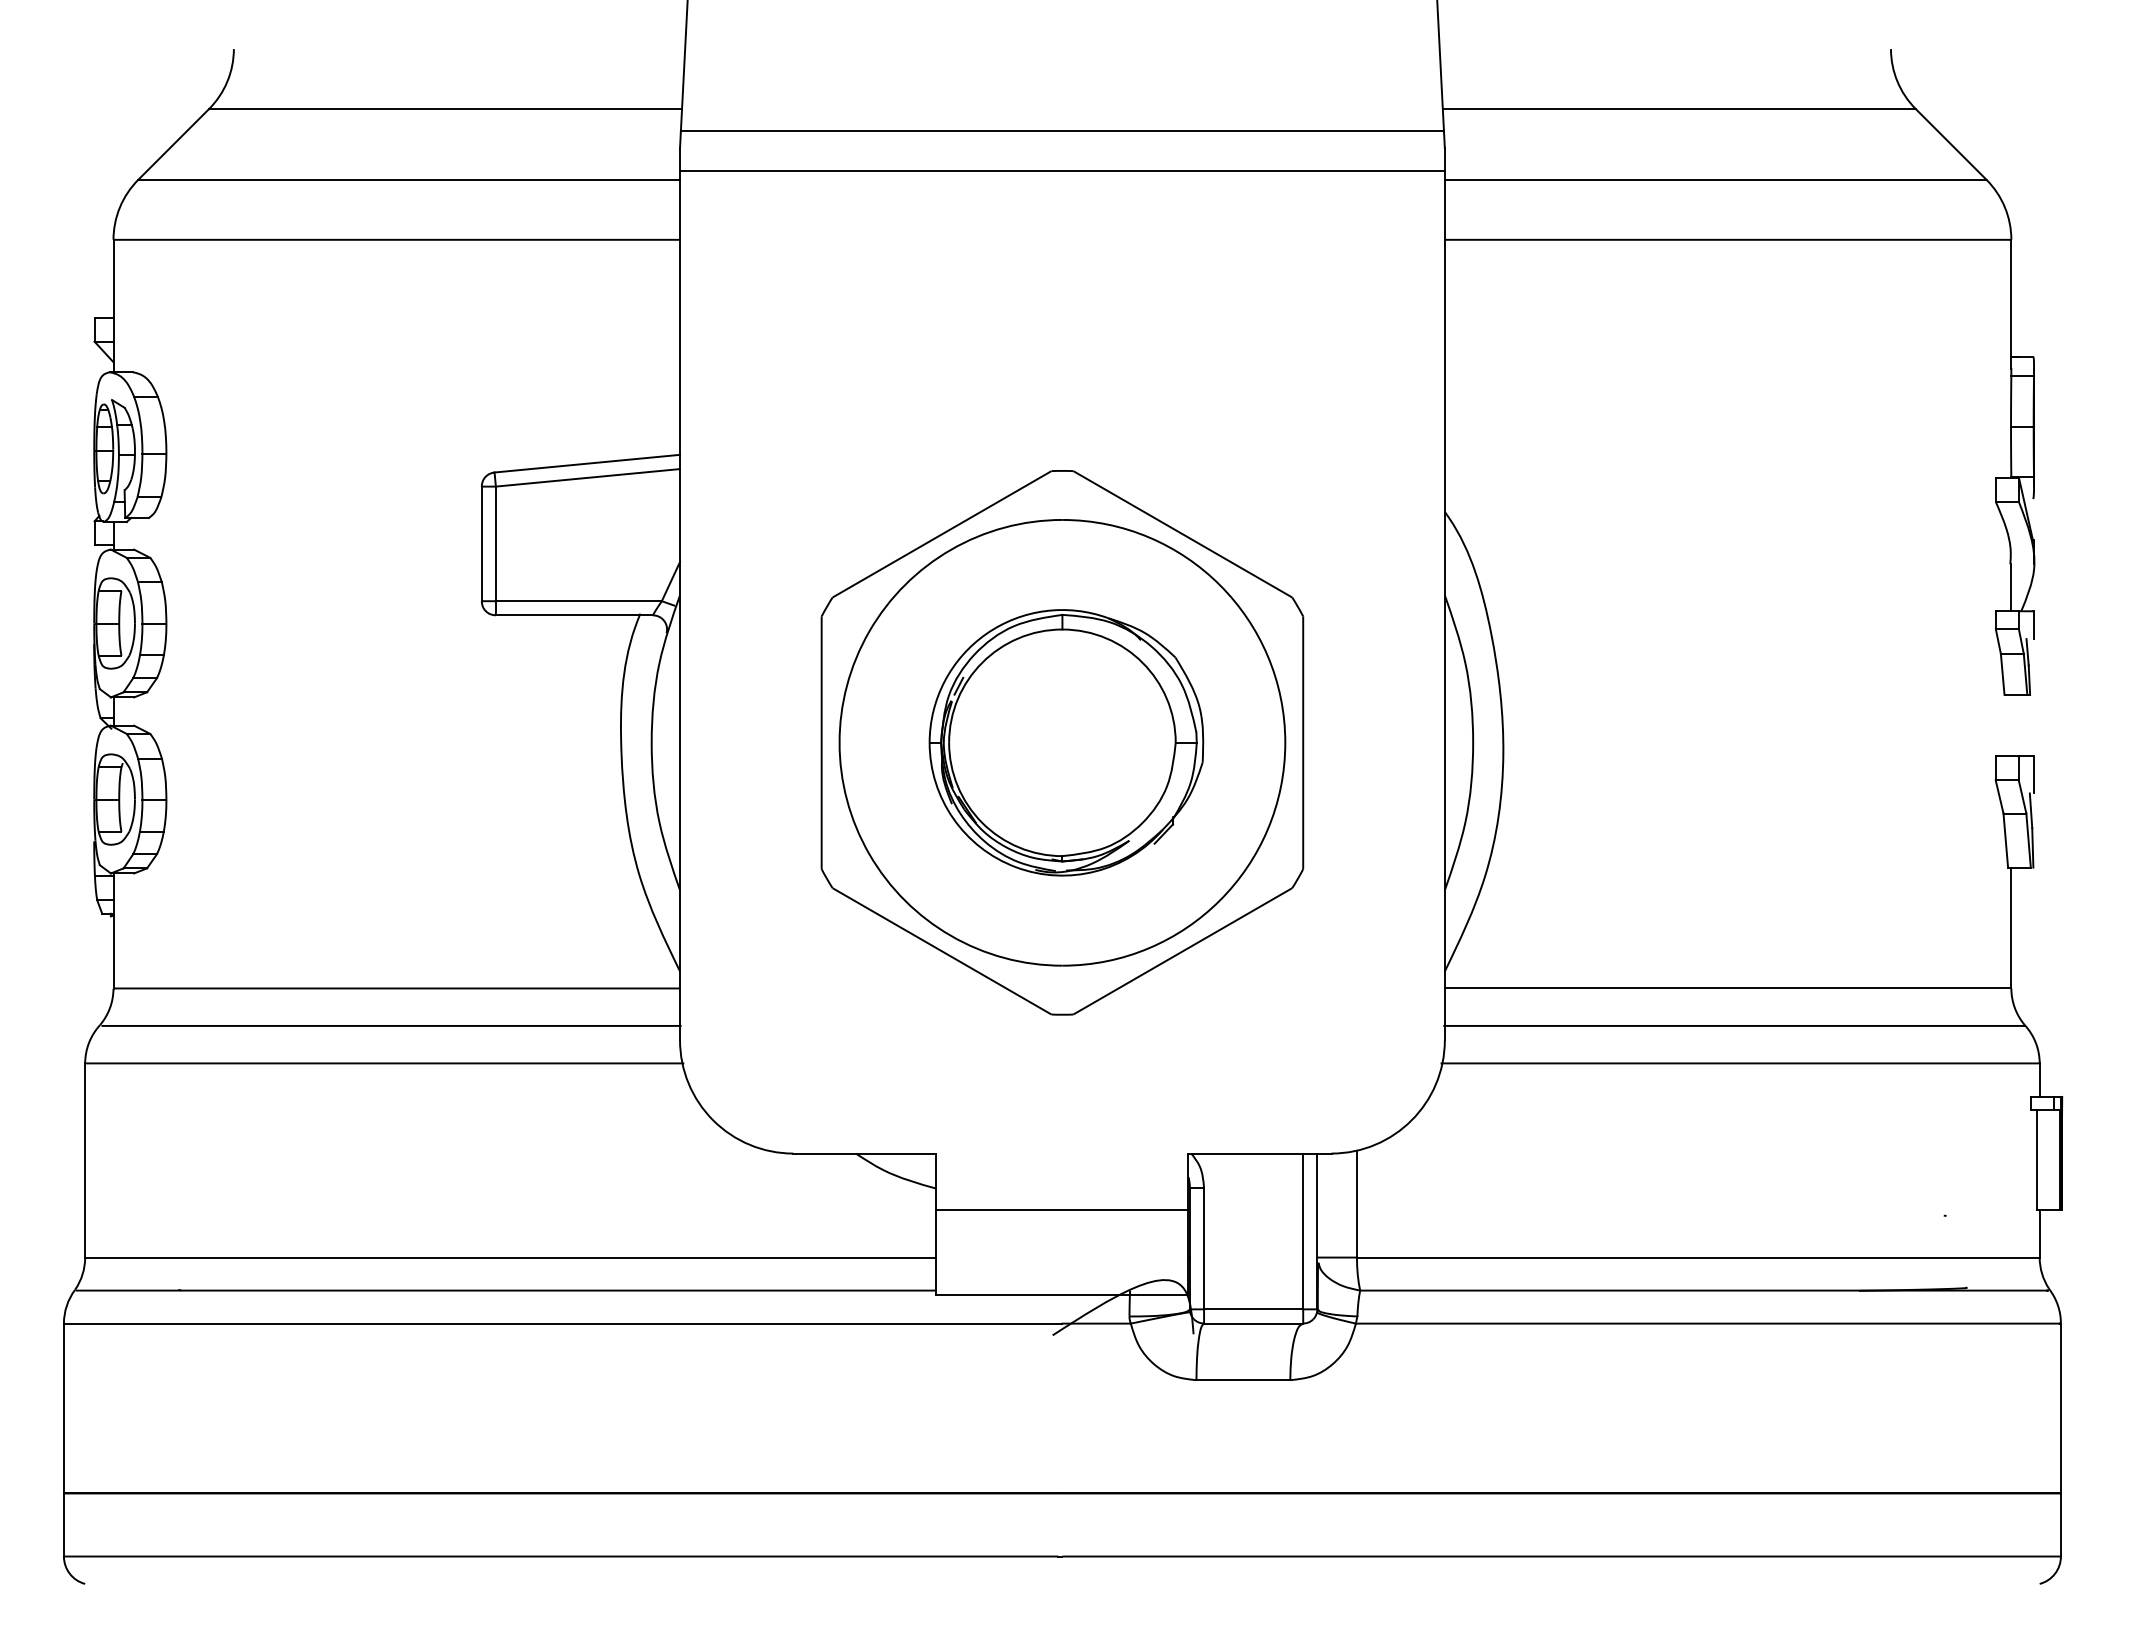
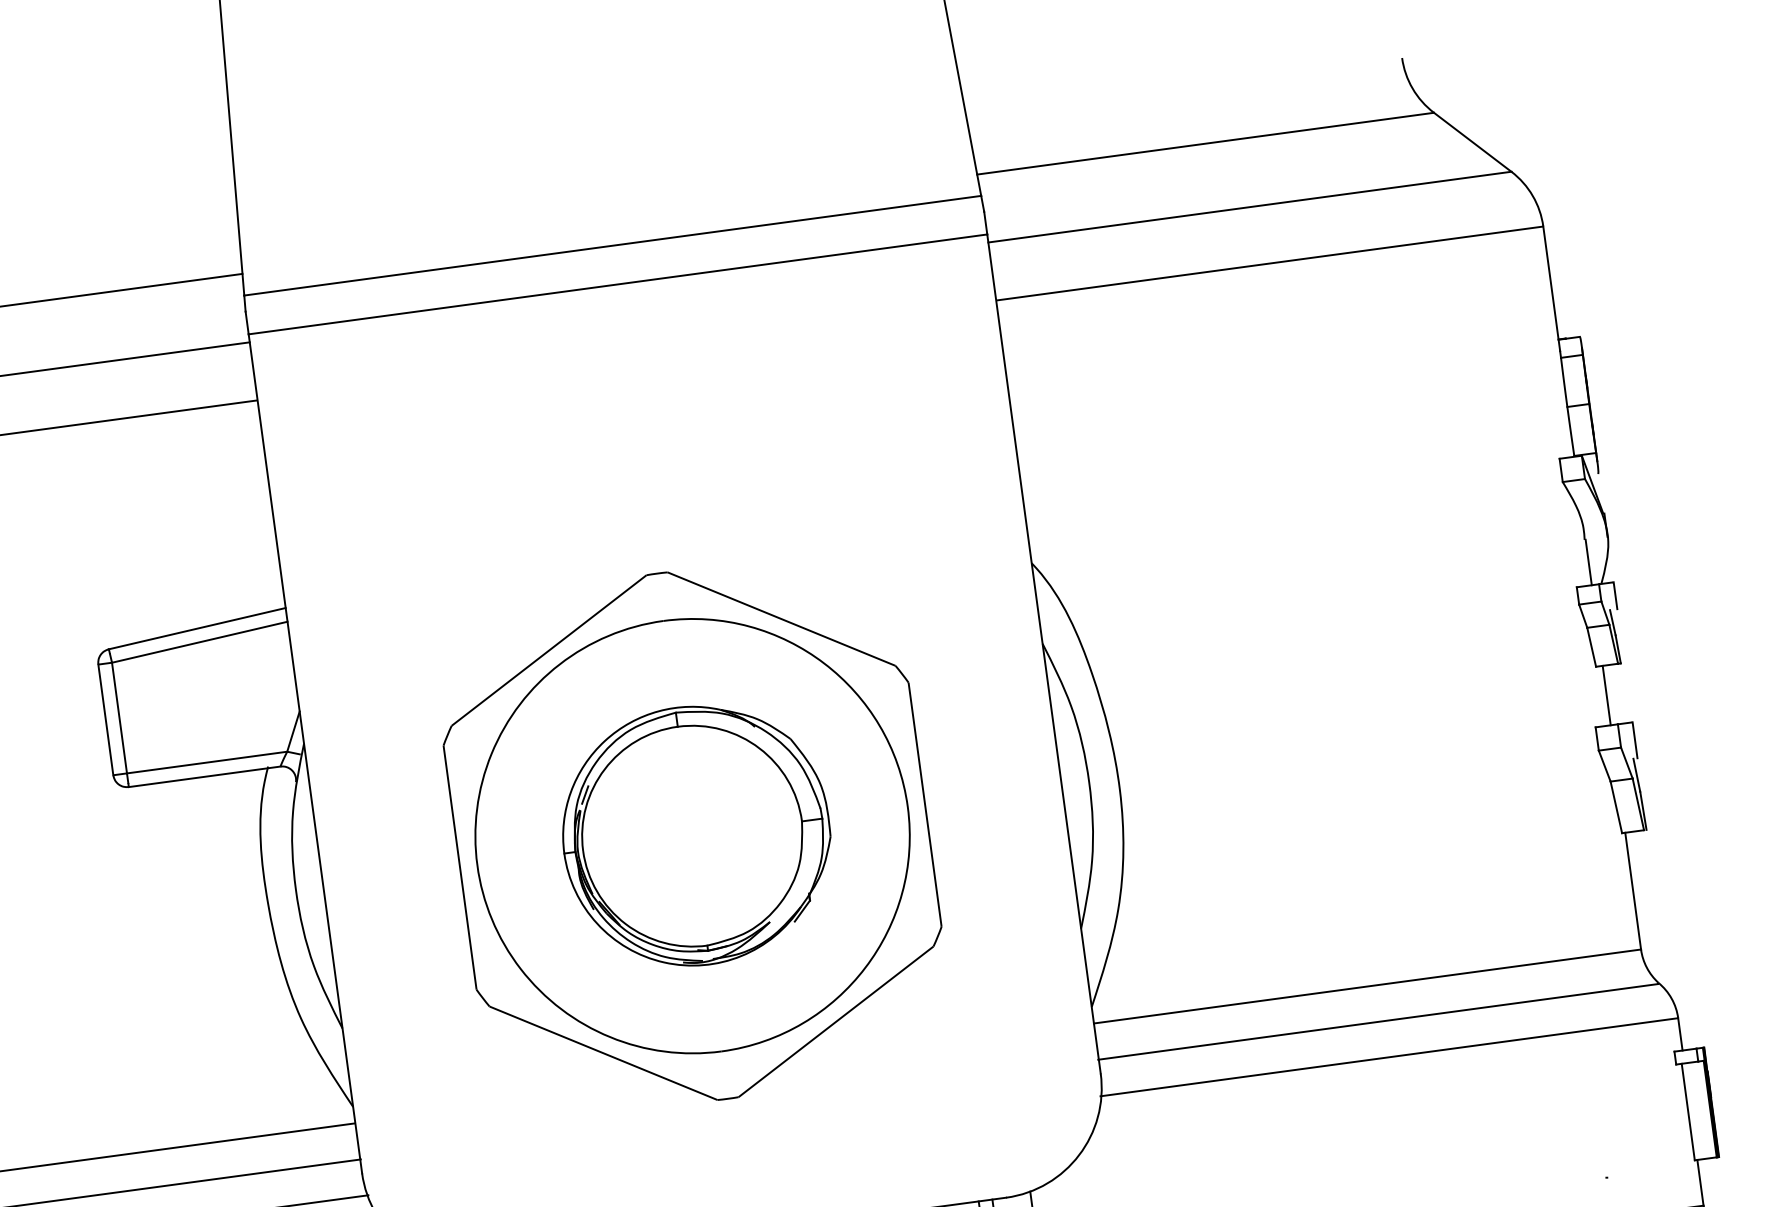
line: (2011, 725) -> (1606, 695), added

